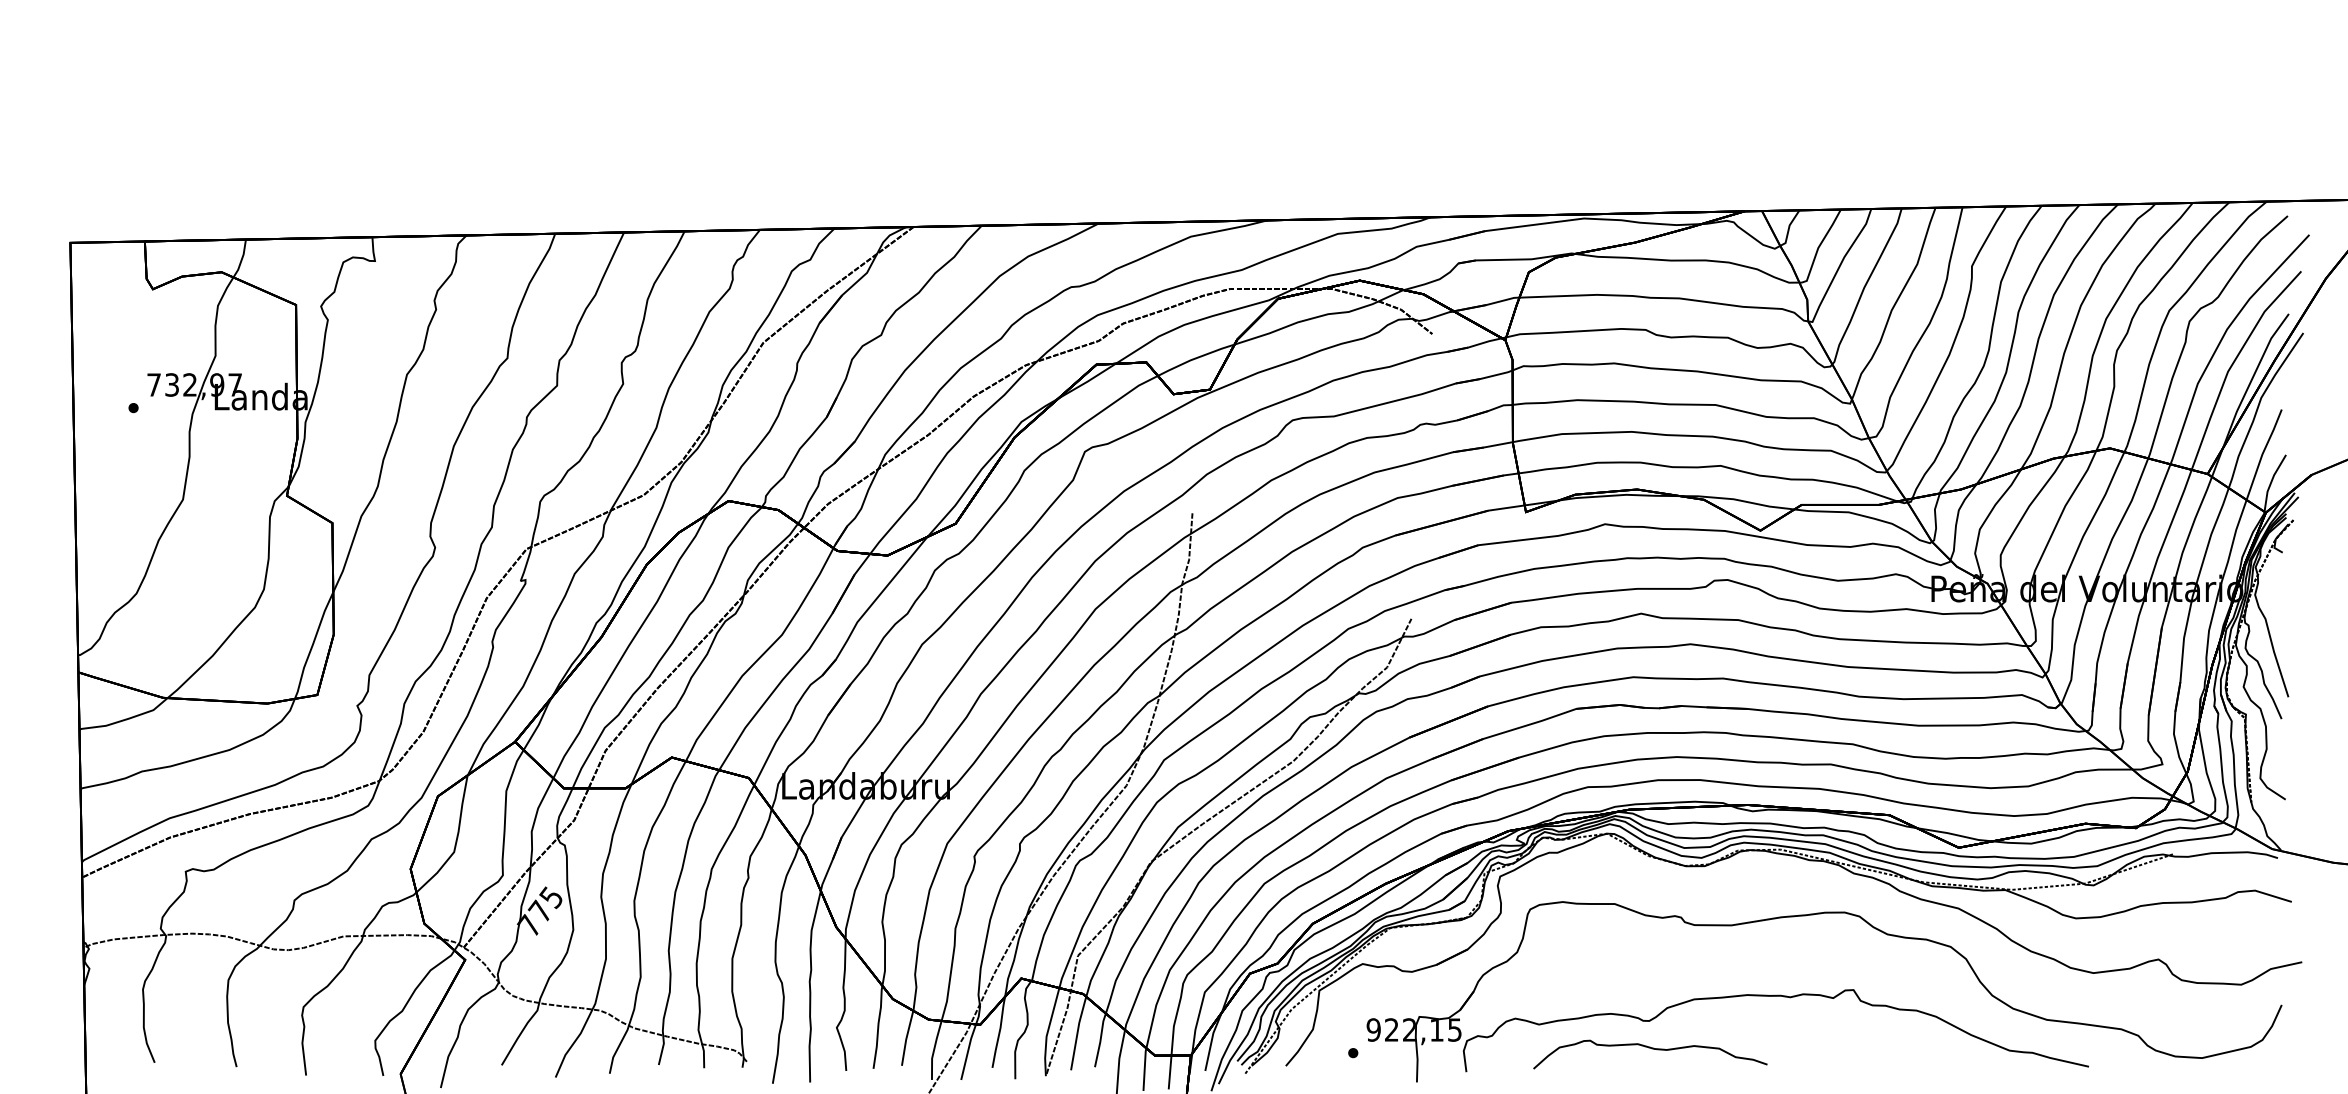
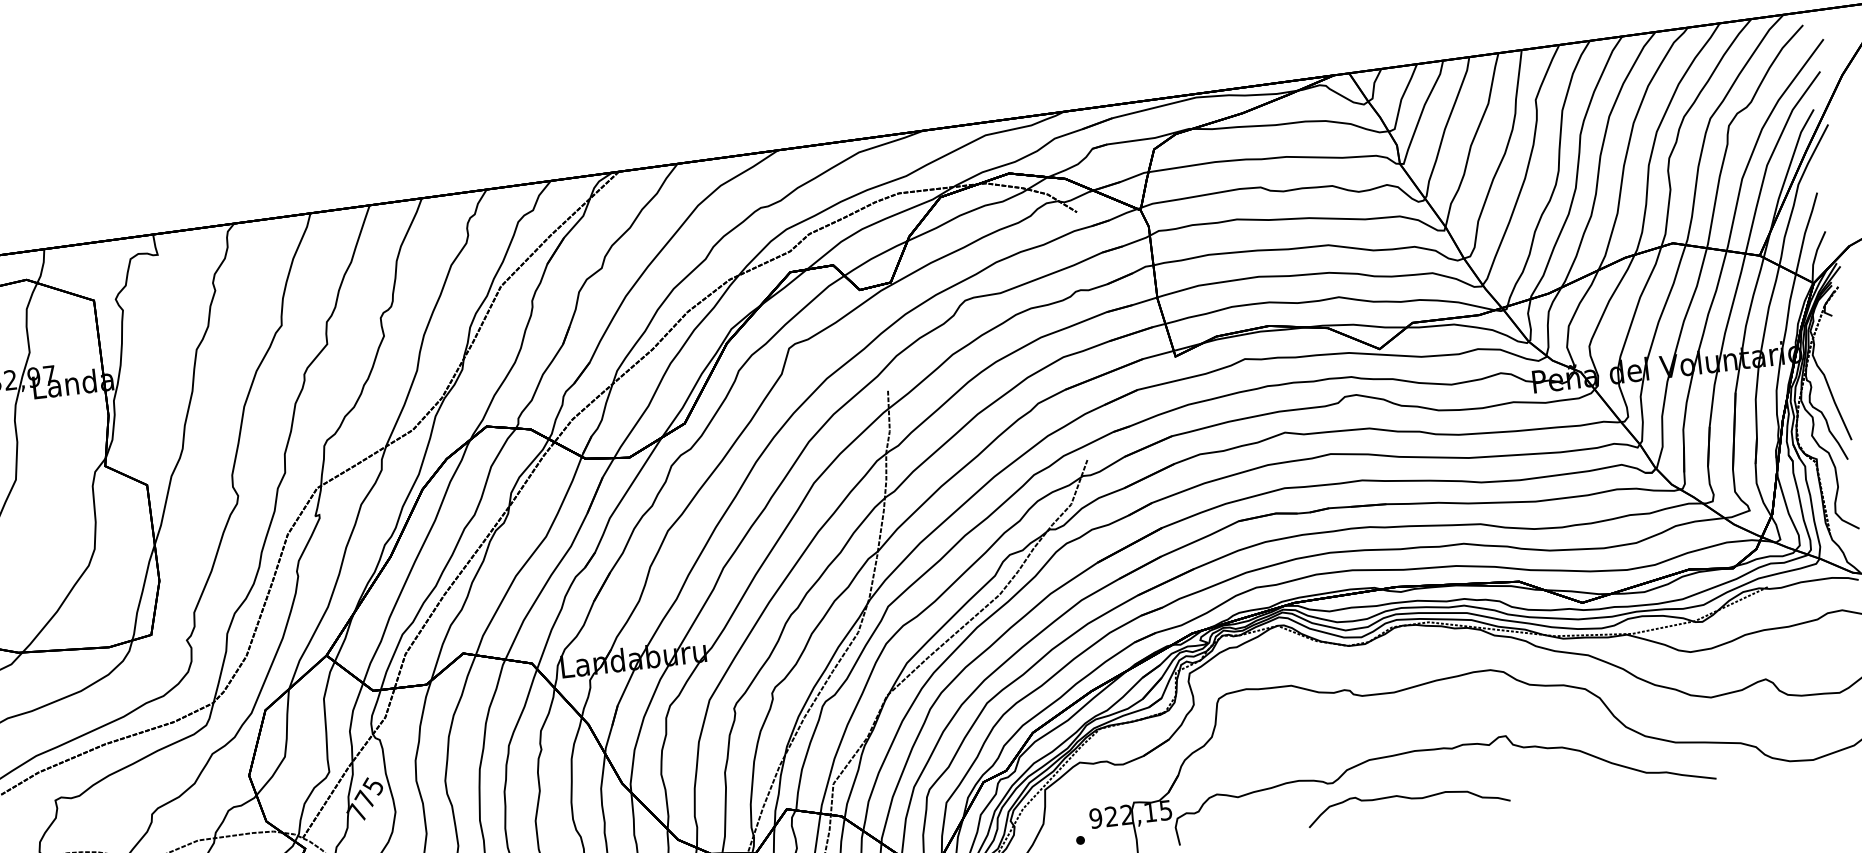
curve: (1652, 1049) -> (1409, 799), moved

